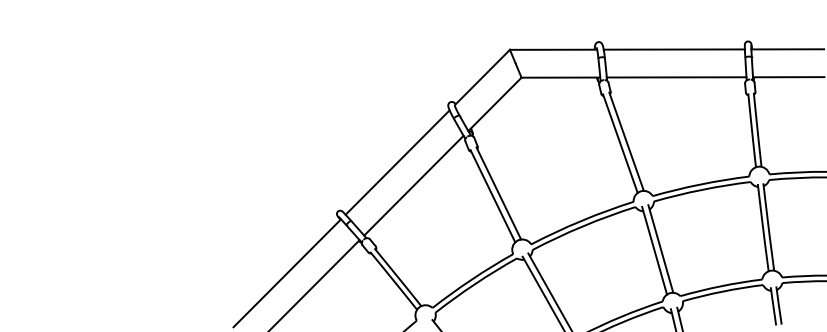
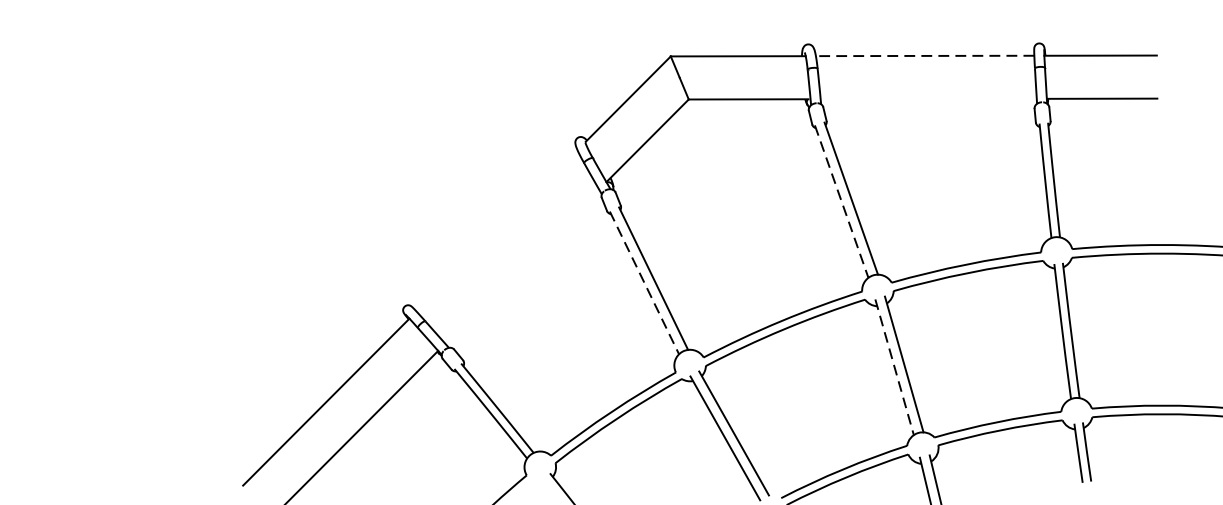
line: (674, 49) -> (925, 55), solid -> dashed
line: (676, 77) -> (928, 99), removed
line: (620, 144) -> (841, 202), solid -> dashed
line: (397, 162) -> (496, 230), removed
line: (413, 185) -> (521, 266), removed
line: (493, 196) -> (645, 283), solid -> dashed
line: (654, 250) -> (894, 366), solid -> dashed

